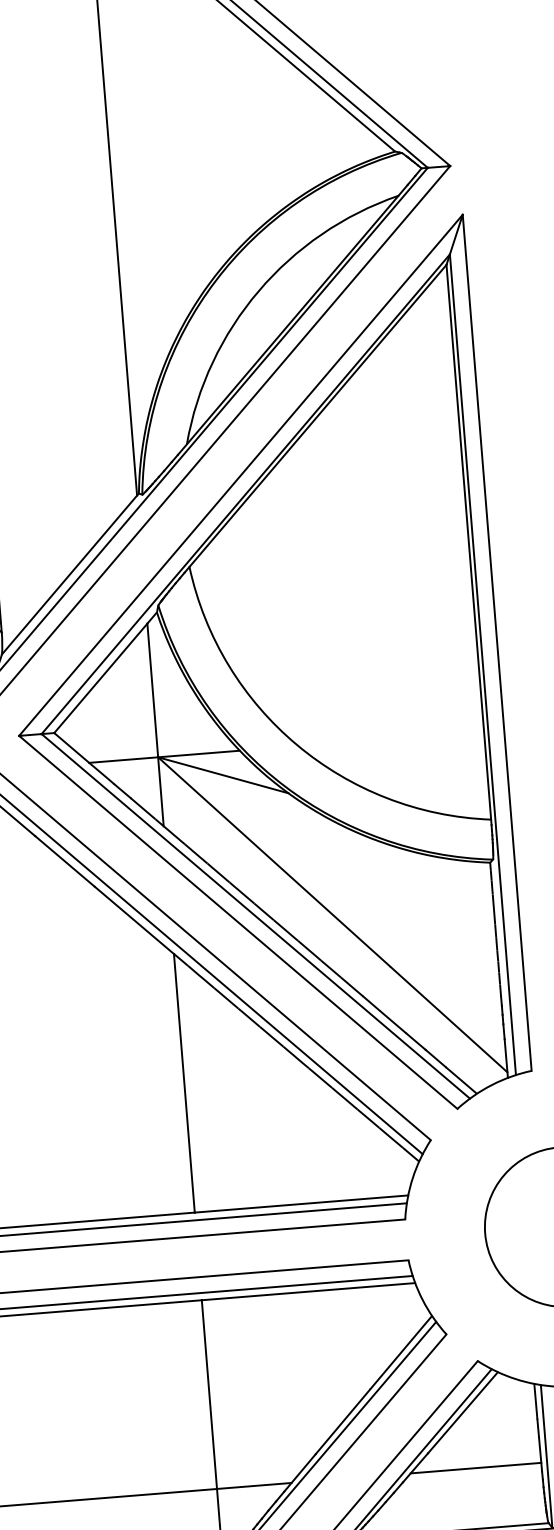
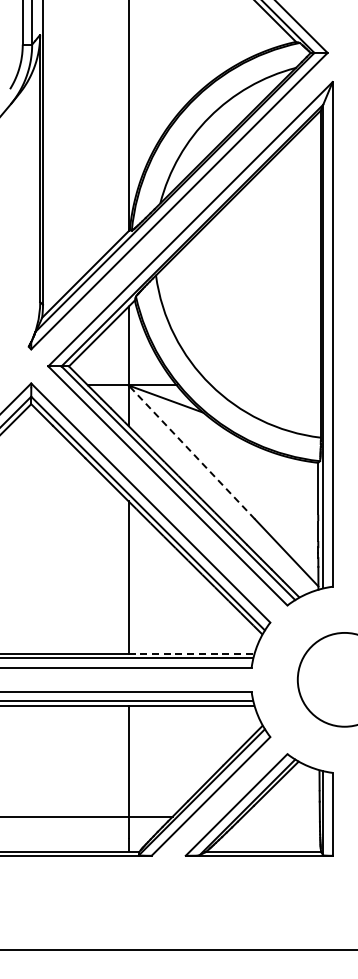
line: (273, 862) -> (191, 452), solid -> dashed
line: (301, 1203) -> (191, 653), solid -> dashed
line: (474, 1467) -> (280, 816), removed

